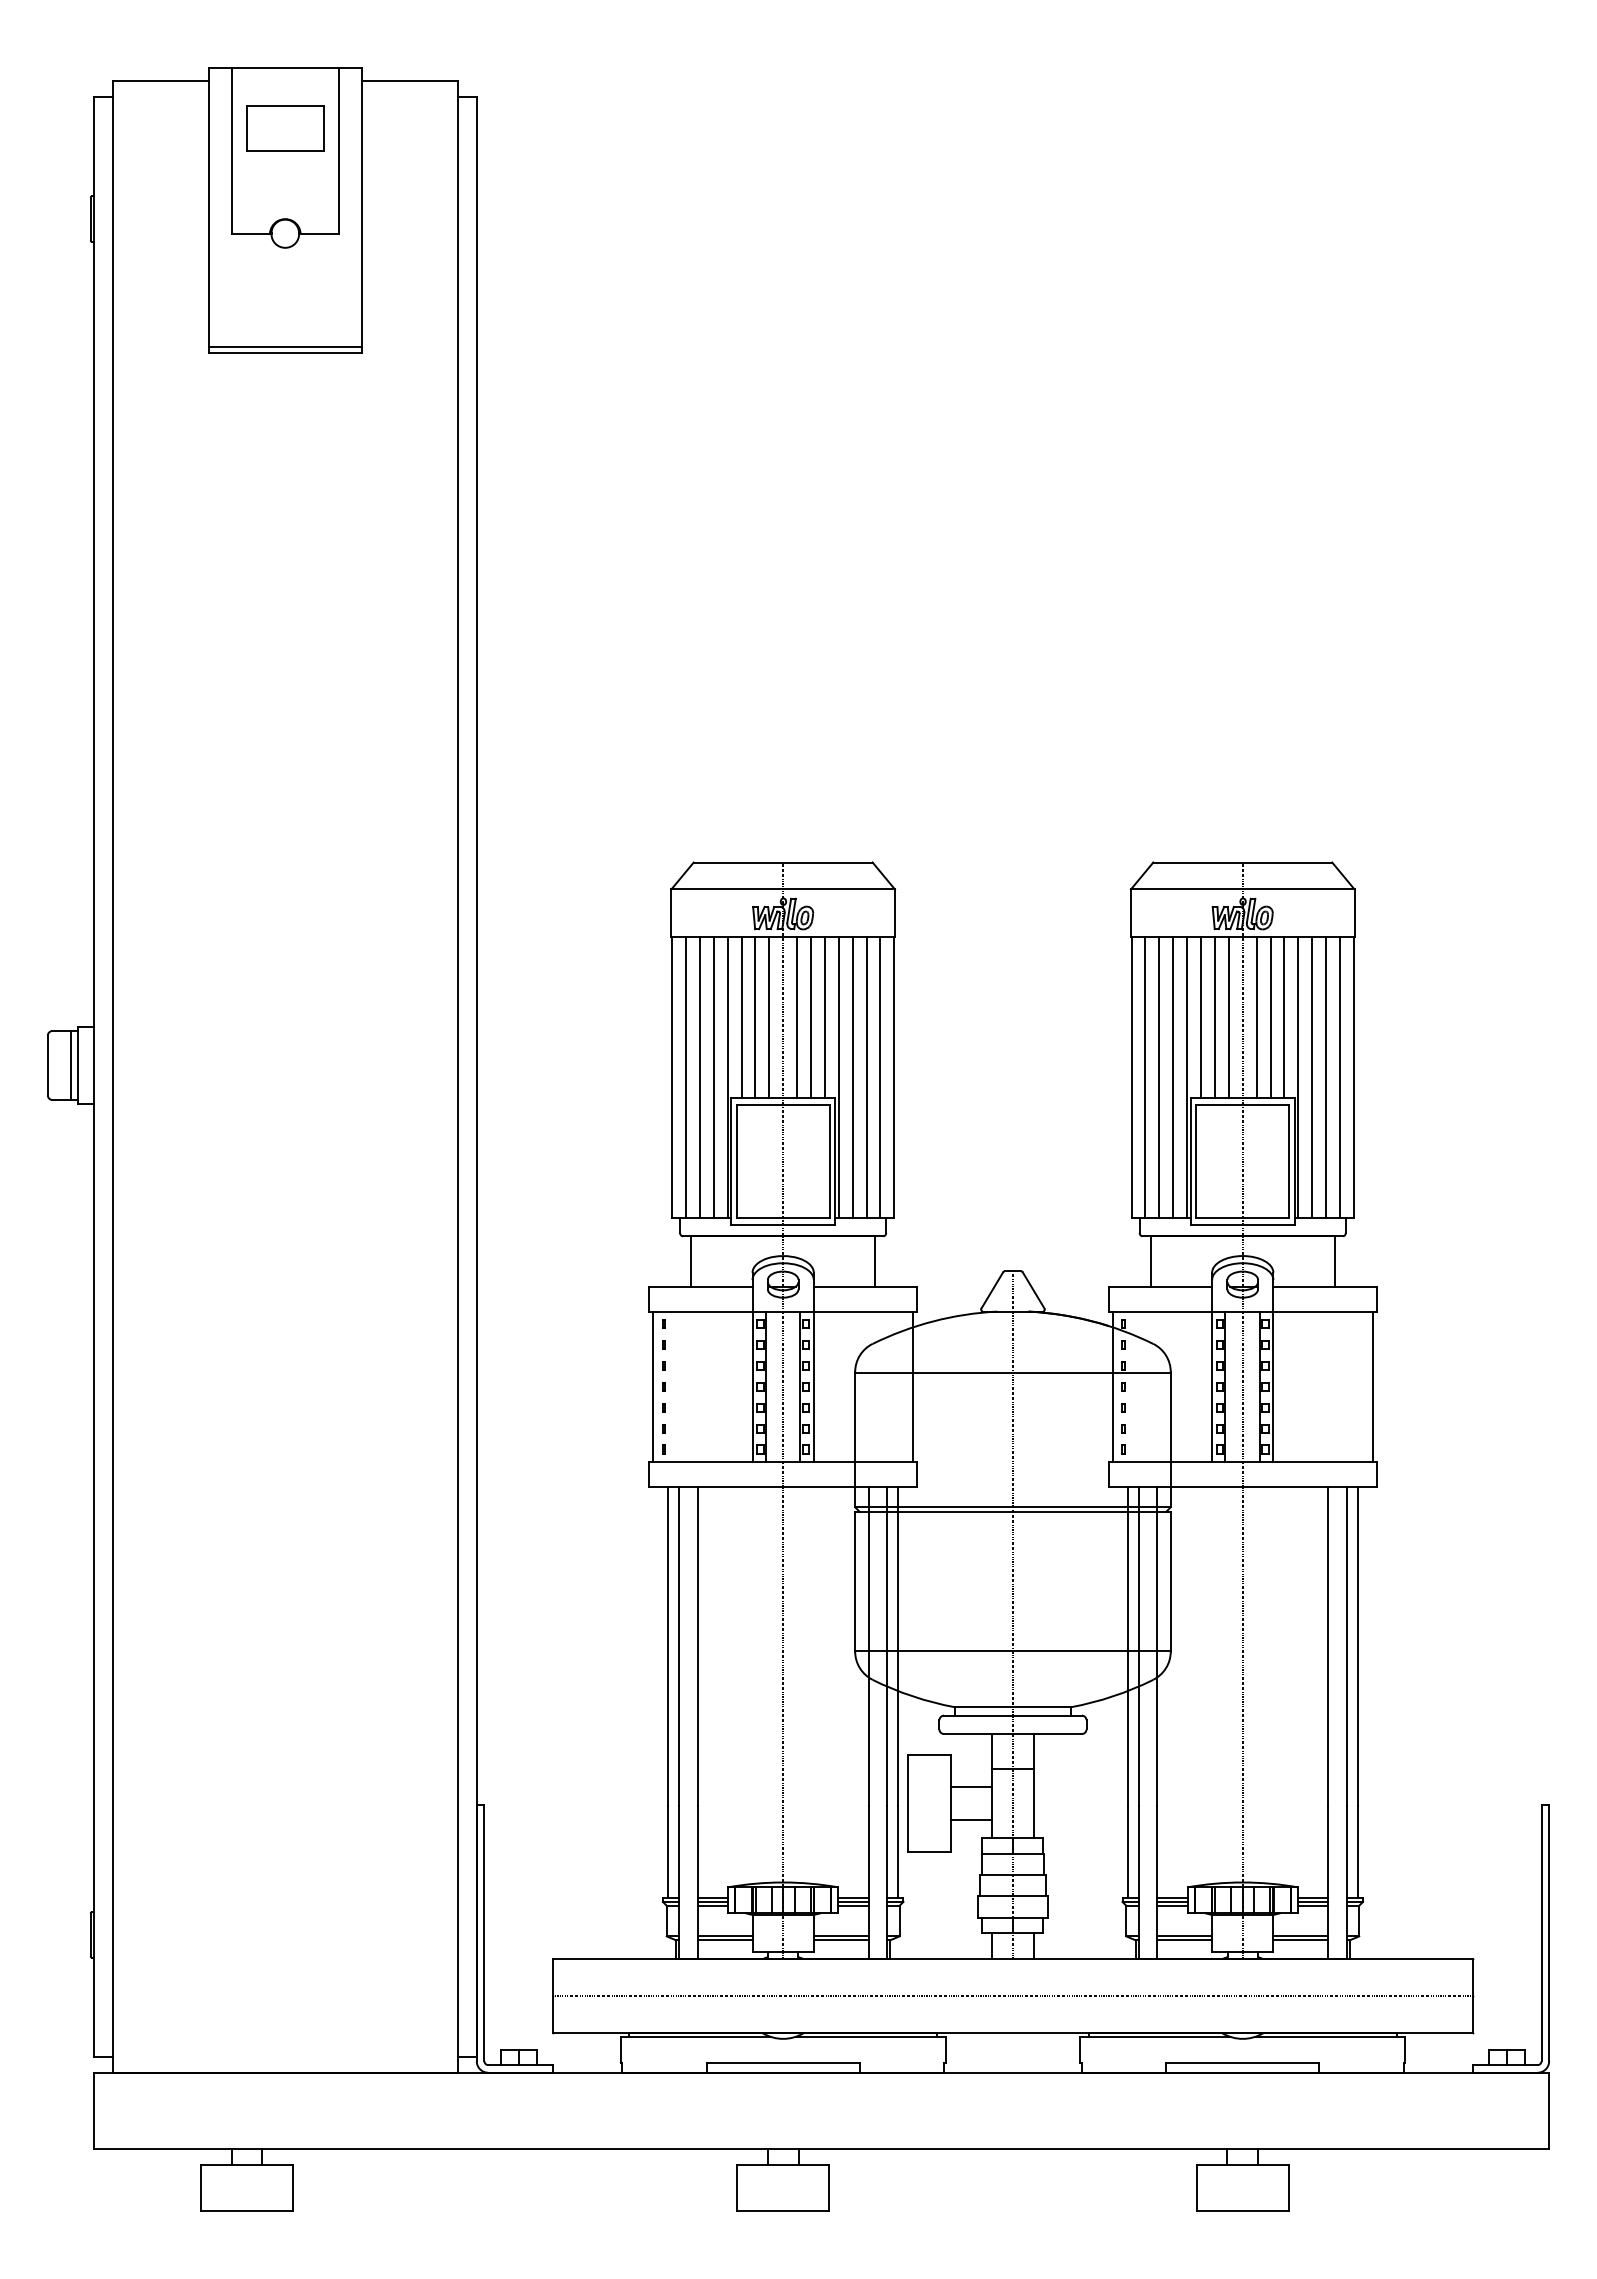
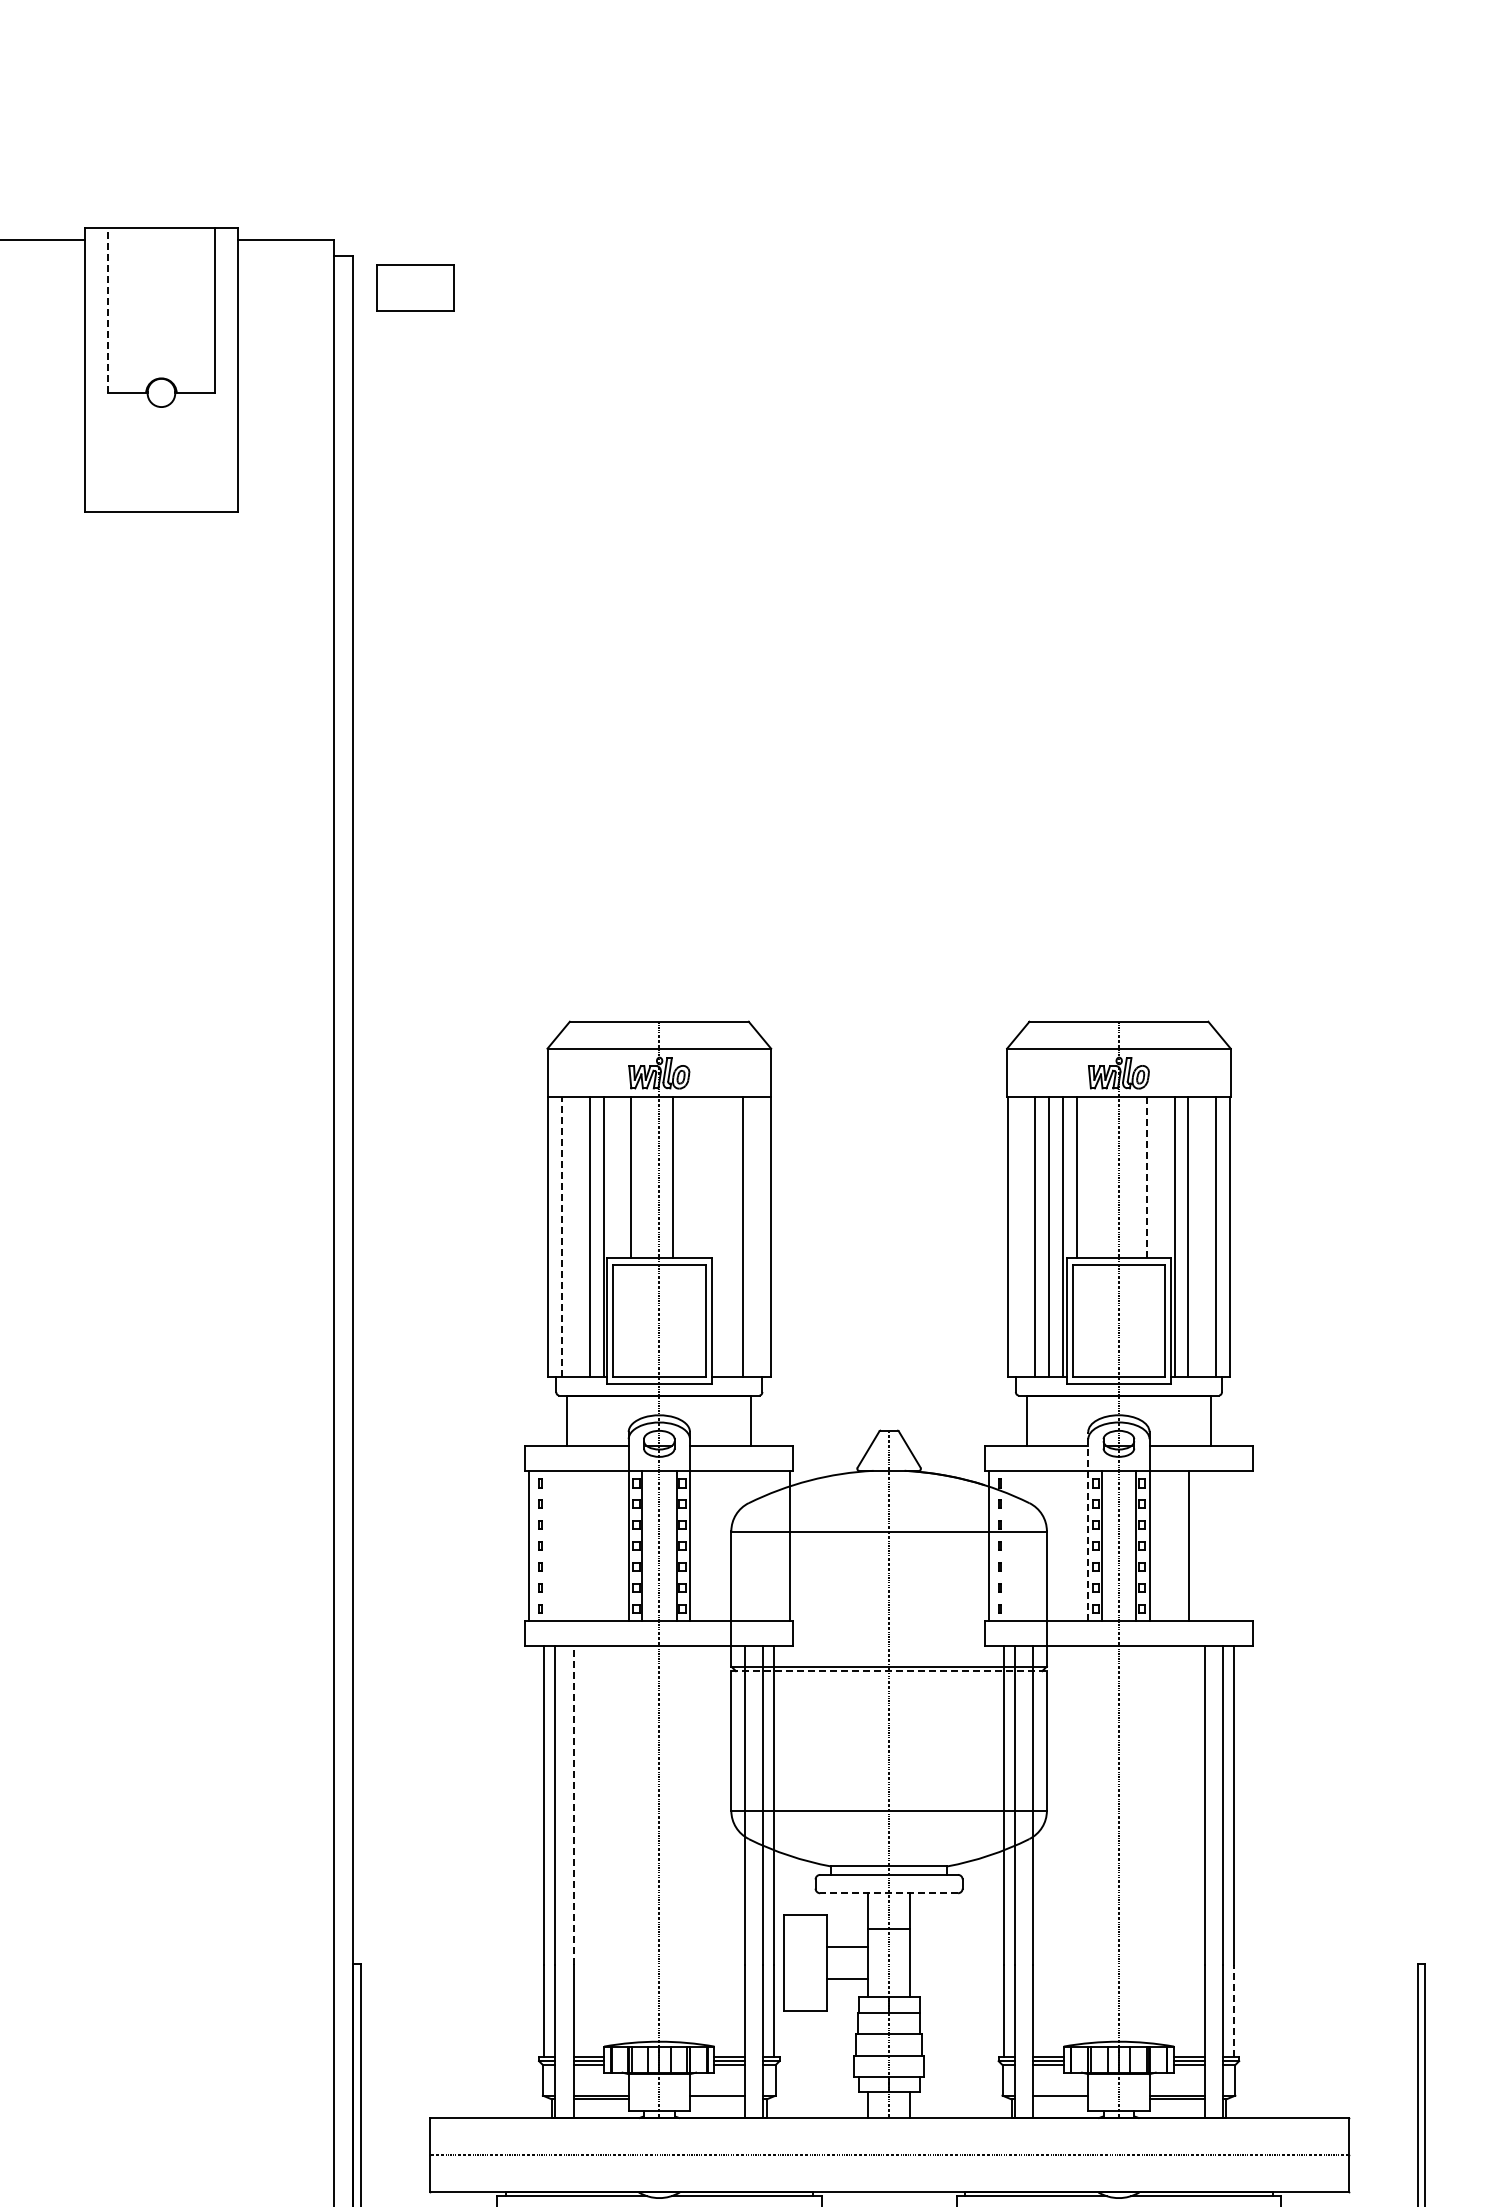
part: (285, 128) -> (415, 287), moved
line: (231, 151) -> (107, 310), solid -> dashed
line: (284, 347) -> (160, 506), removed
line: (741, 1017) -> (617, 1176), removed
line: (769, 1017) -> (645, 1176), removed
line: (811, 1017) -> (687, 1176), removed
line: (824, 1017) -> (700, 1176), removed
line: (1214, 1017) -> (1090, 1176), removed
line: (1228, 1017) -> (1104, 1176), removed
line: (1256, 1017) -> (1132, 1176), removed
line: (1270, 1017) -> (1146, 1176), solid -> dashed
line: (1284, 1017) -> (1160, 1176), removed
line: (685, 1076) -> (561, 1235), solid -> dashed
line: (699, 1077) -> (575, 1236), removed
line: (838, 1077) -> (714, 1236), removed
line: (852, 1077) -> (728, 1236), removed
line: (880, 1077) -> (756, 1236), removed
line: (1145, 1077) -> (1021, 1236), removed
line: (1326, 1077) -> (1202, 1236), removed
line: (1212, 1367) -> (1088, 1526), solid -> dashed
line: (1372, 1386) -> (1188, 1545), moved
line: (1012, 1511) -> (888, 1670), solid -> dashed
line: (697, 1646) -> (573, 1805), solid -> dashed
line: (1012, 1734) -> (888, 1893), solid -> dashed
line: (1357, 1851) -> (1233, 2010), solid -> dashed
line: (840, 1940) -> (716, 2099), removed
line: (1184, 1940) -> (1060, 2099), removed

